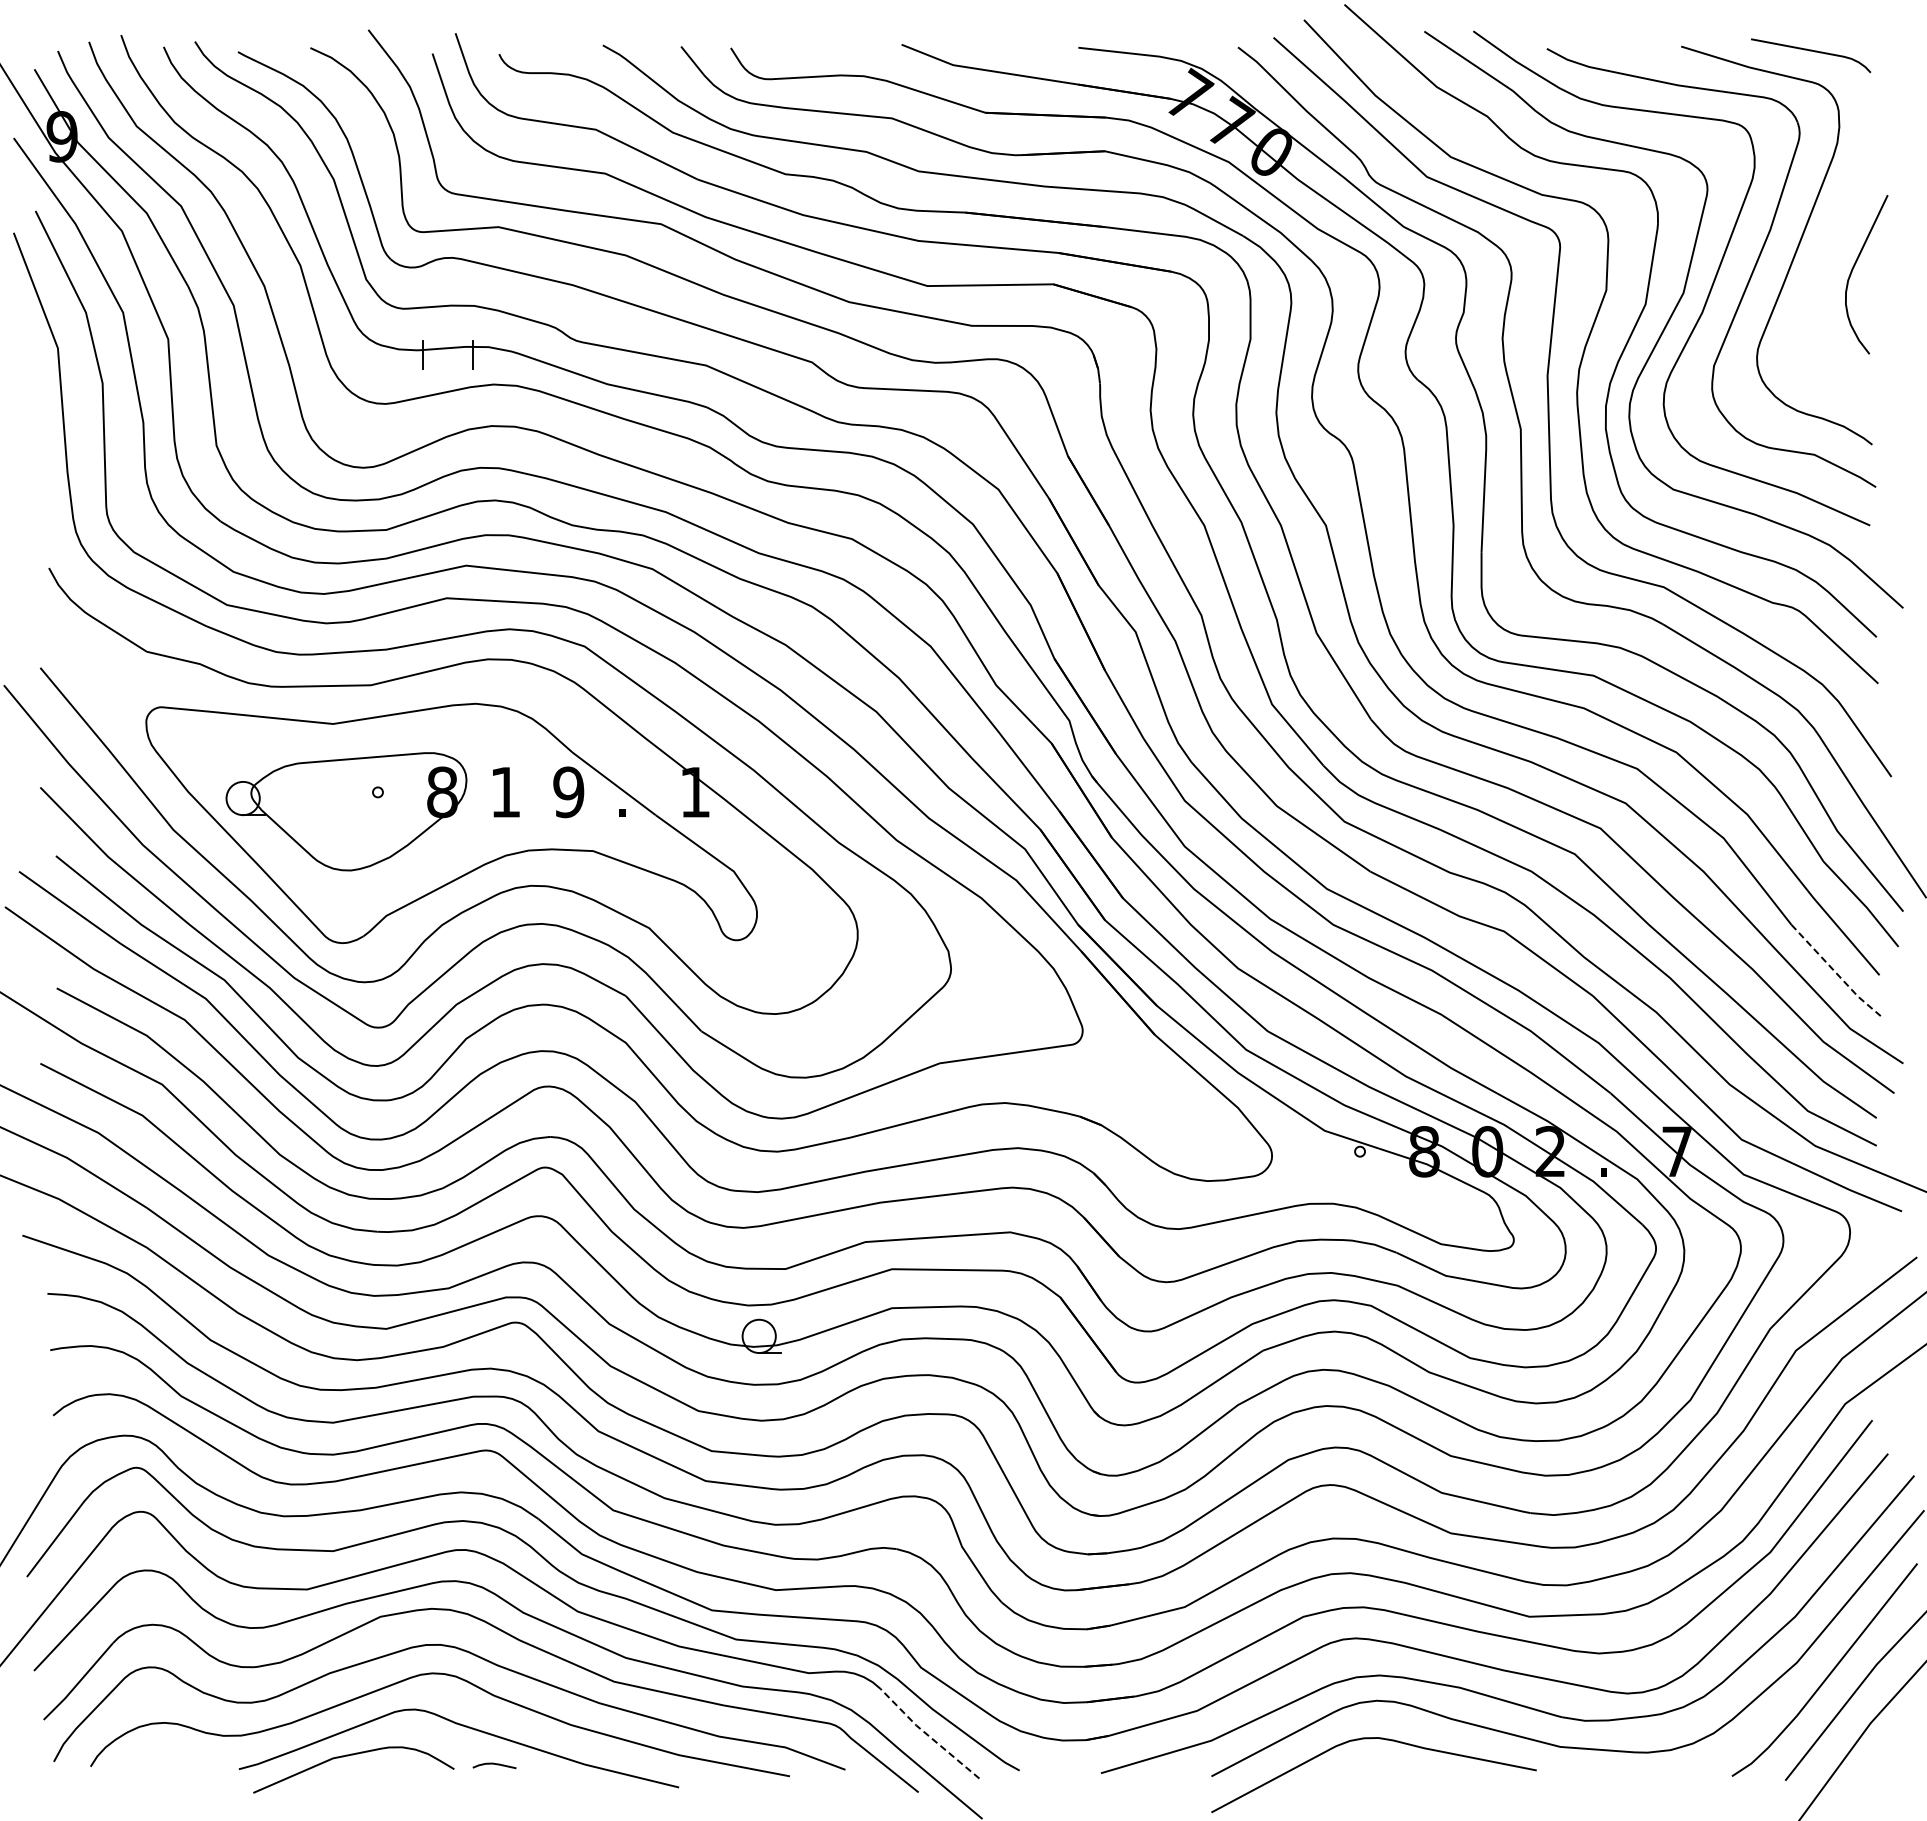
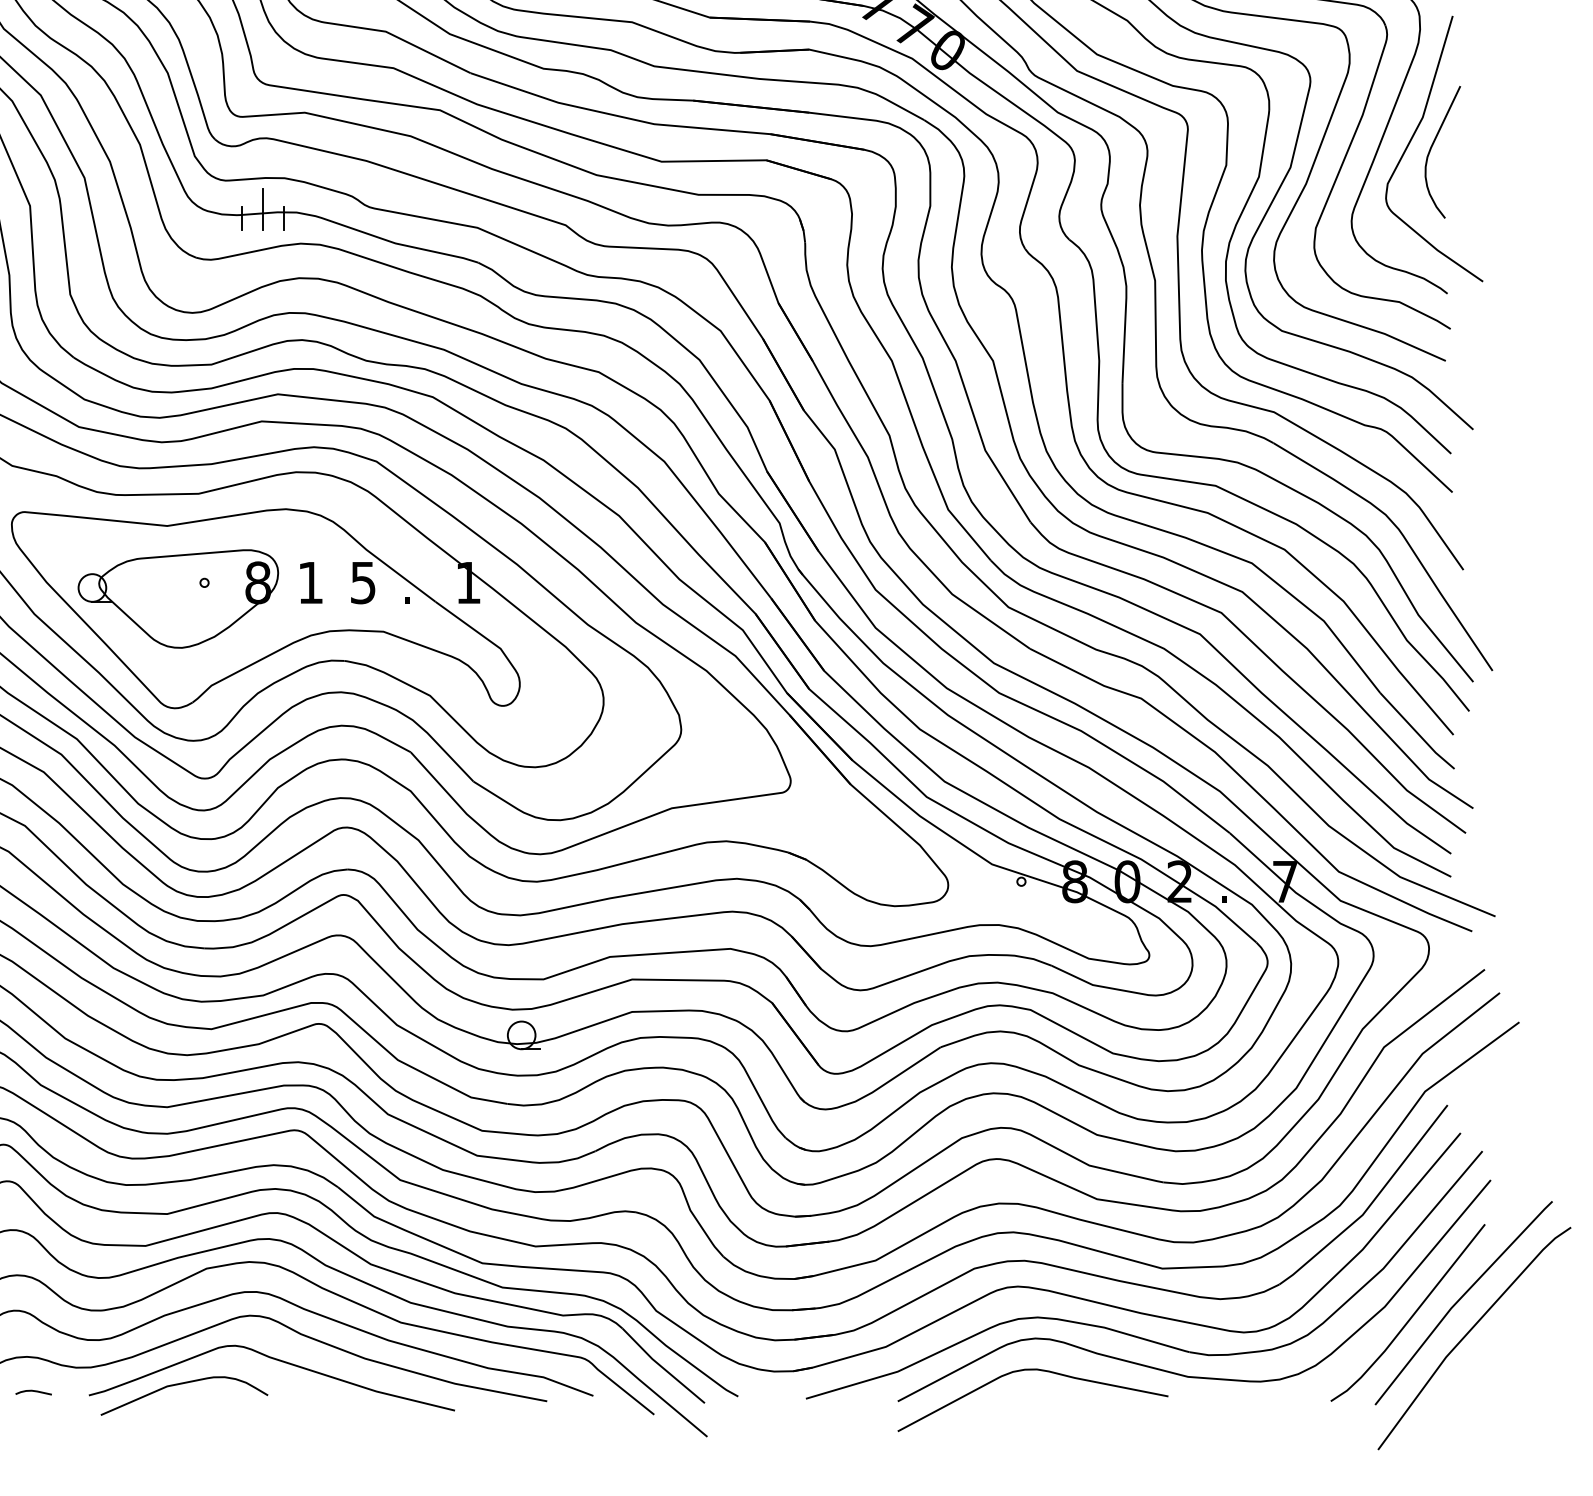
curve: (1830, 258) -> (1412, 138), added
line: (448, 343) -> (263, 209), added
text: (568, 791) -> (363, 582), 9 -> 5
line: (1835, 971) -> (1416, 731), dashed -> solid
line: (927, 1735) -> (661, 1367), dashed -> solid
curve: (494, 1764) -> (33, 1391), moved

